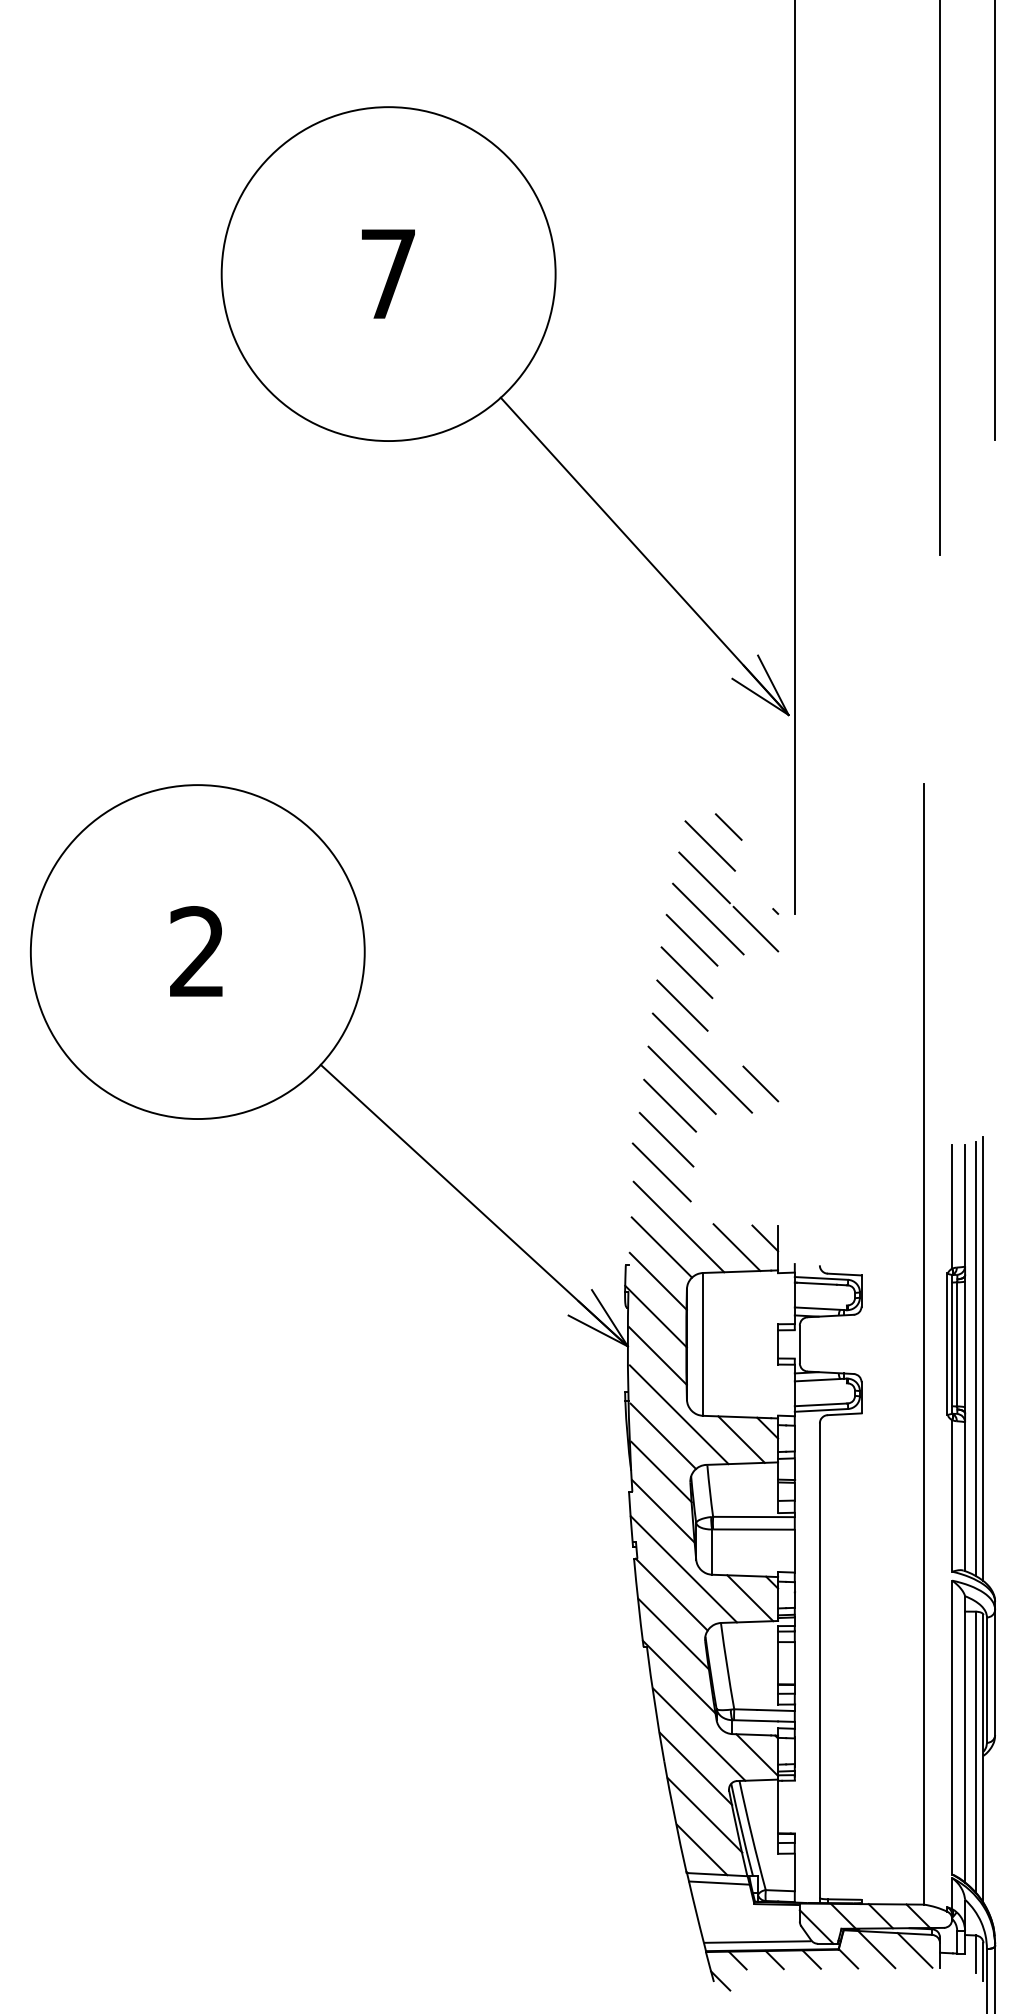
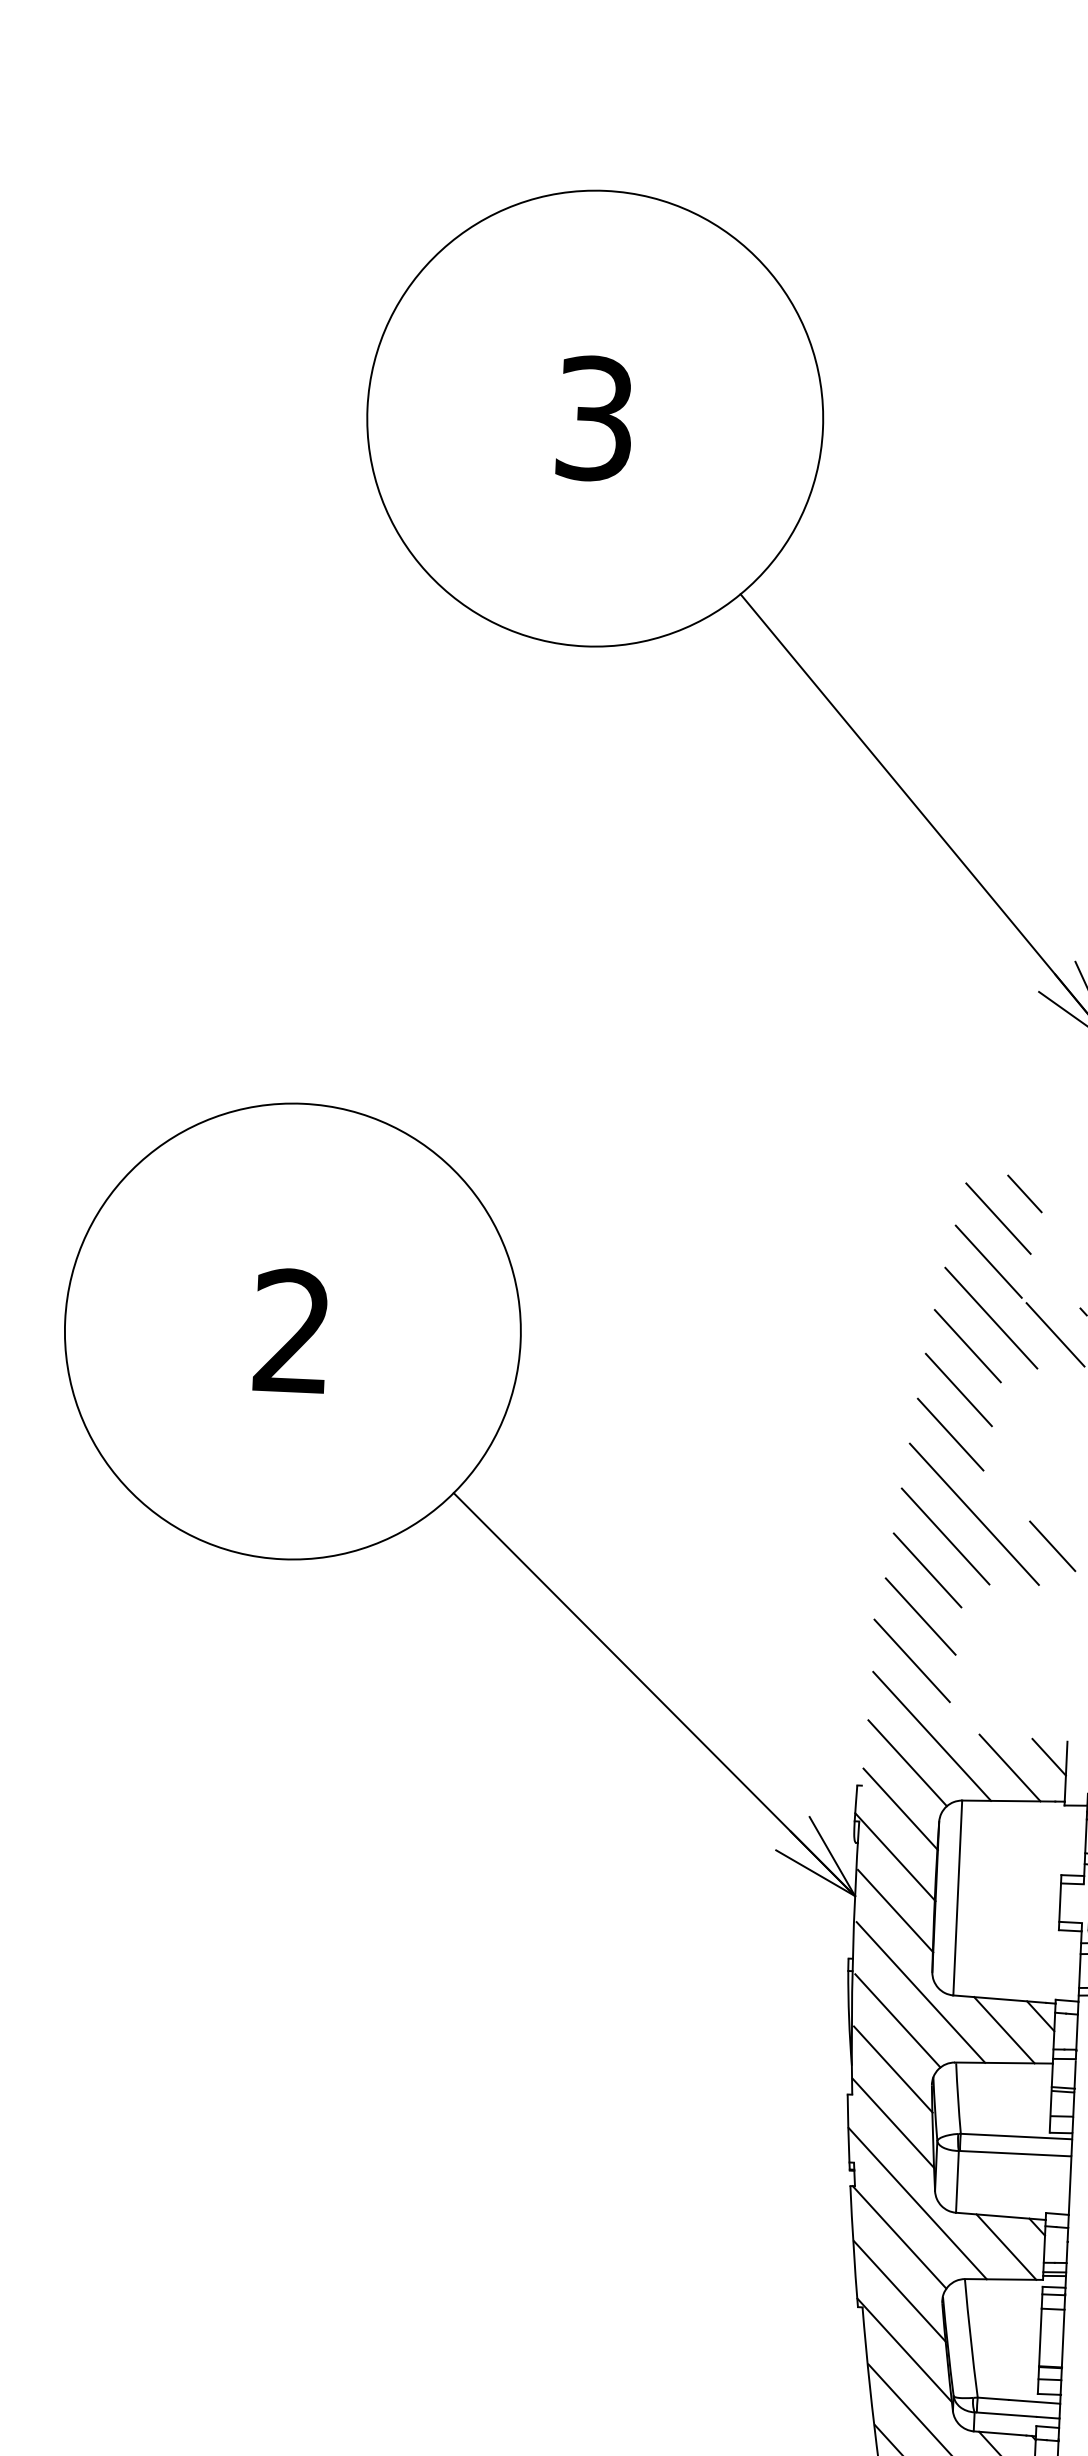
text: (388, 274) -> (594, 419), 7 -> 3

